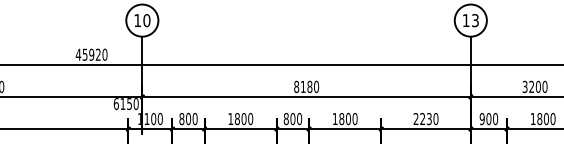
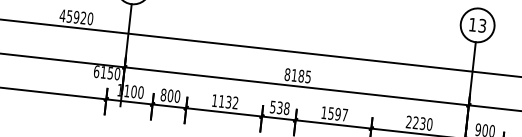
text: (316, 86) -> (308, 76), 8180 -> 8185
text: (243, 119) -> (228, 102), 1800 -> 1132
text: (292, 119) -> (279, 108), 800 -> 538
text: (348, 119) -> (338, 114), 1800 -> 1597

